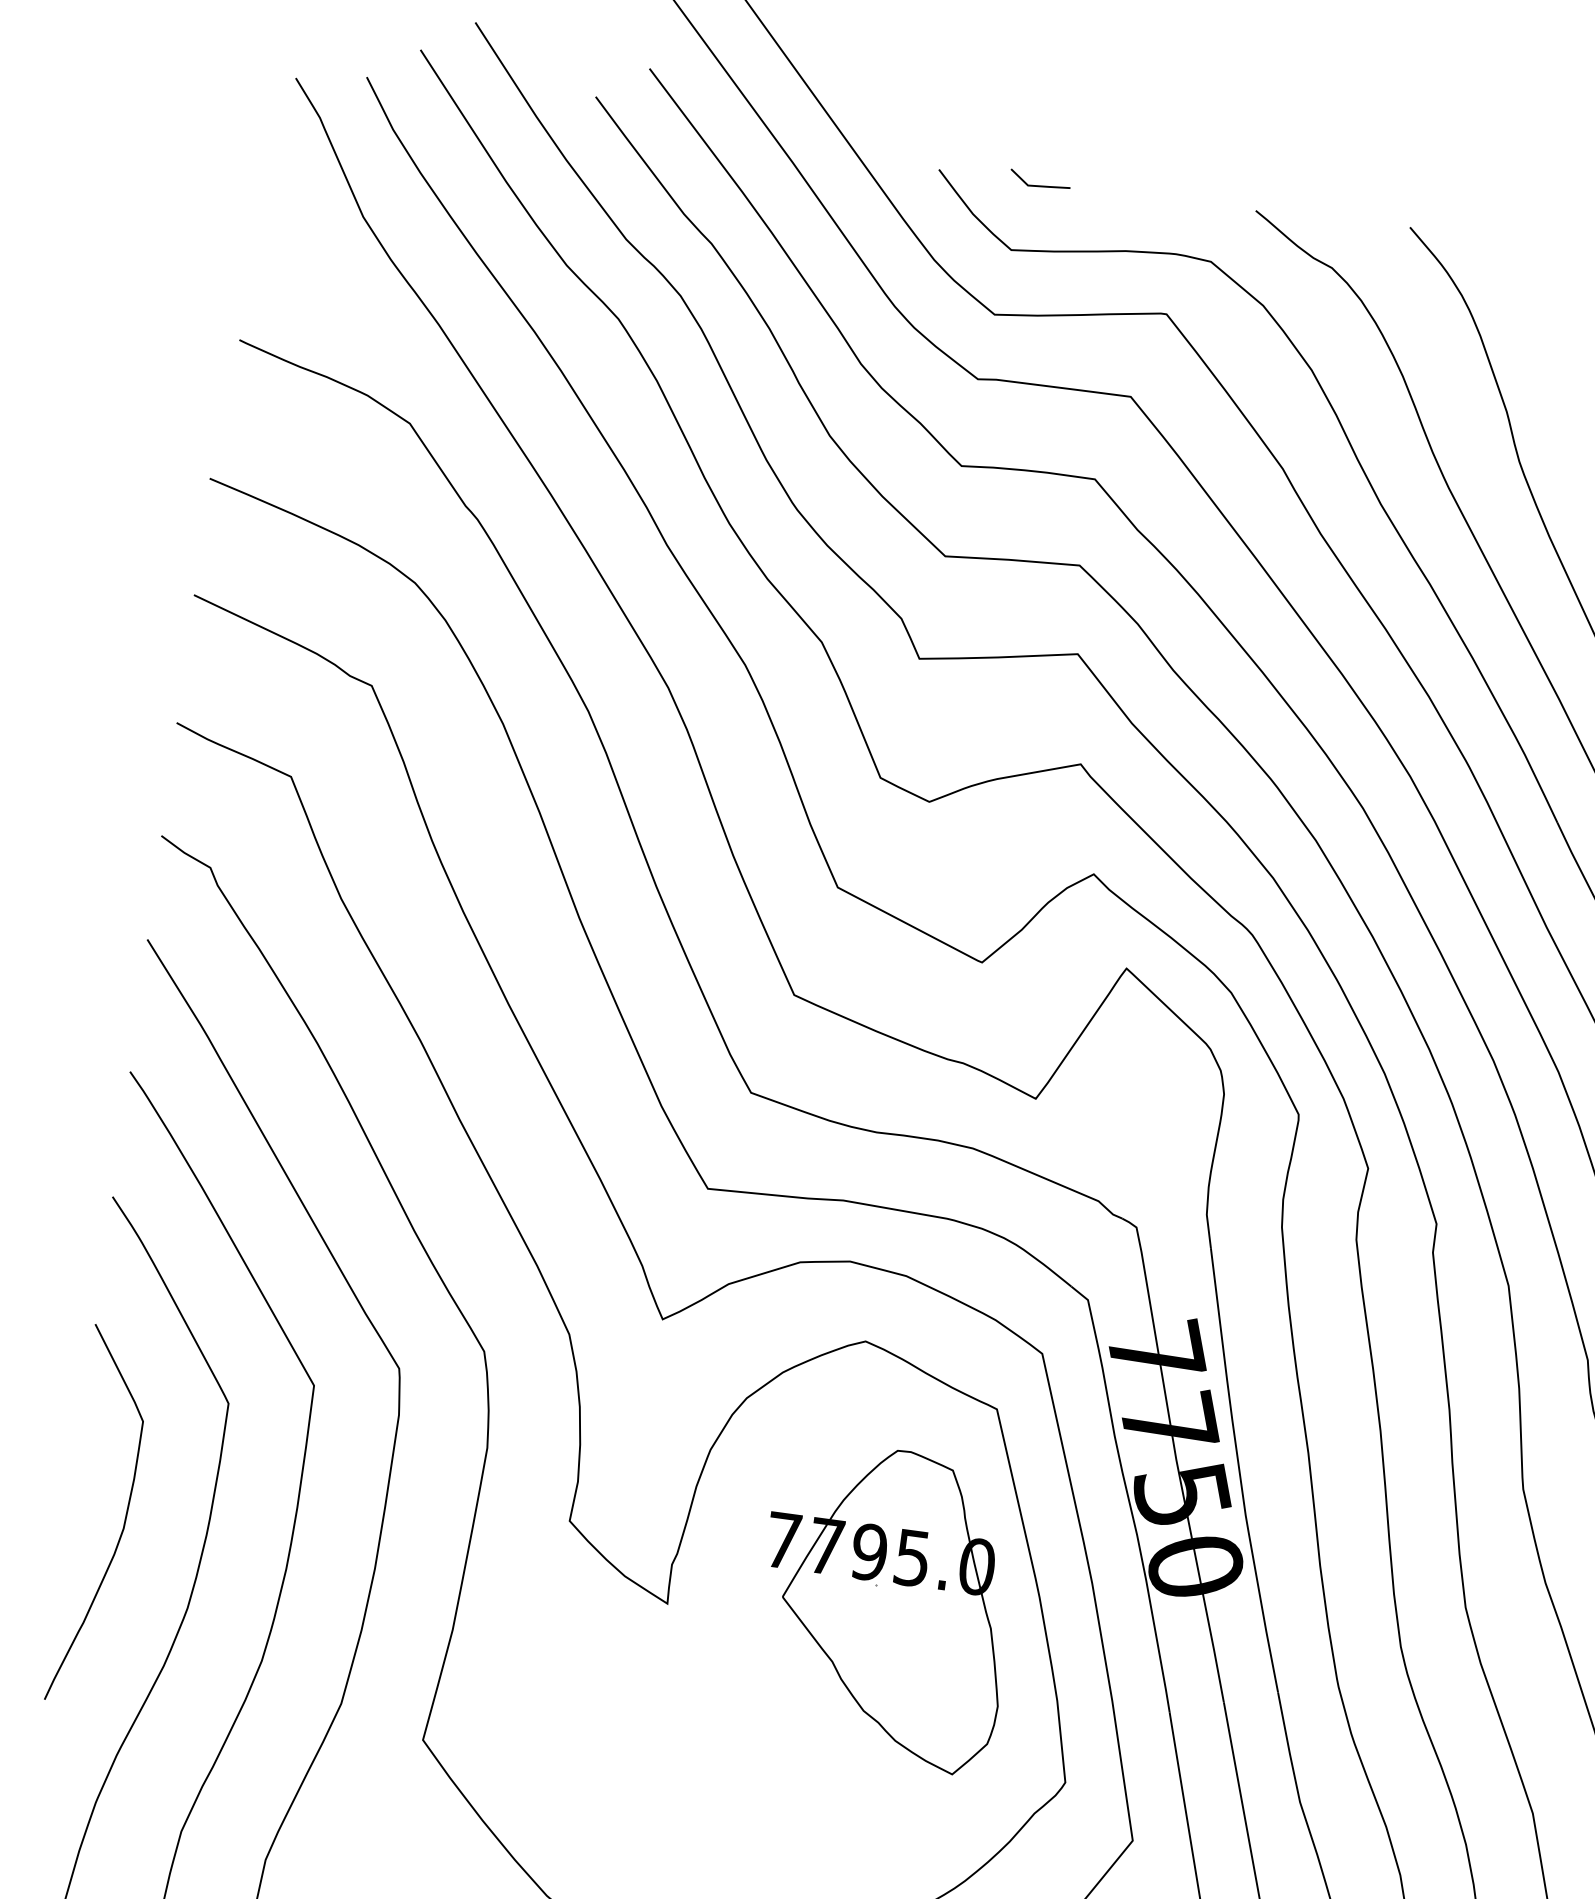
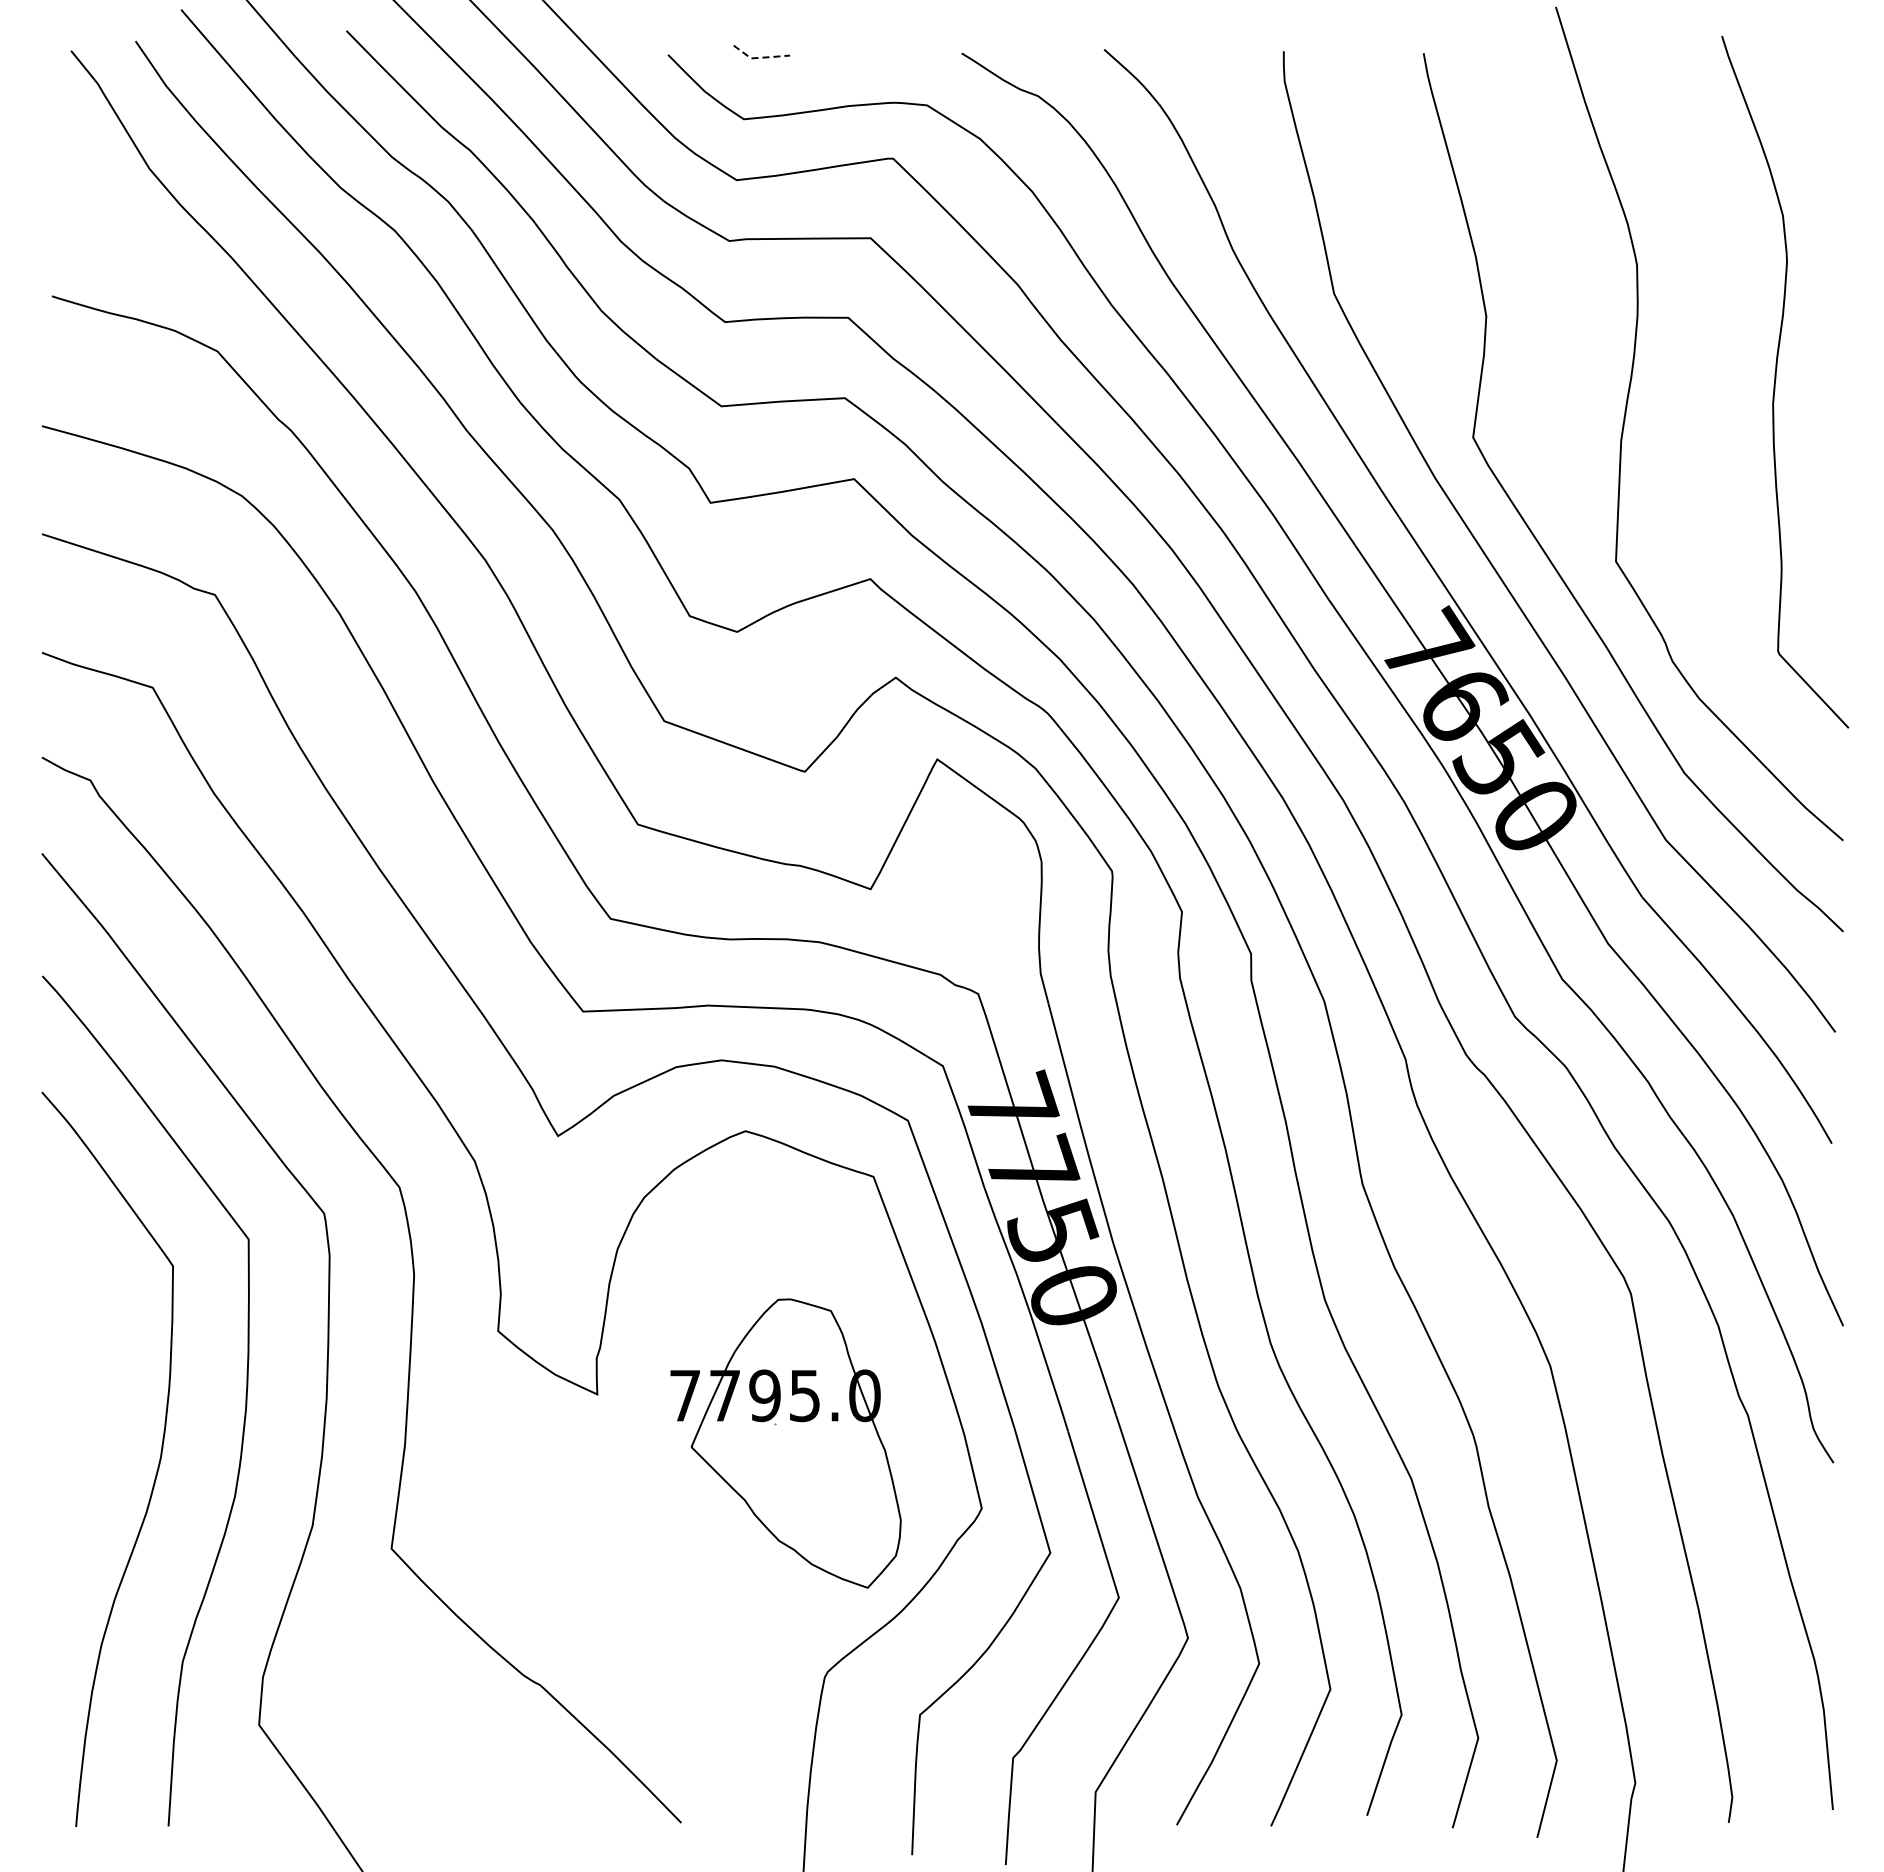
line: (1038, 185) -> (760, 57), solid -> dashed
curve: (124, 1519) -> (92, 1384), removed
part: (884, 1606) -> (785, 1443), moved

